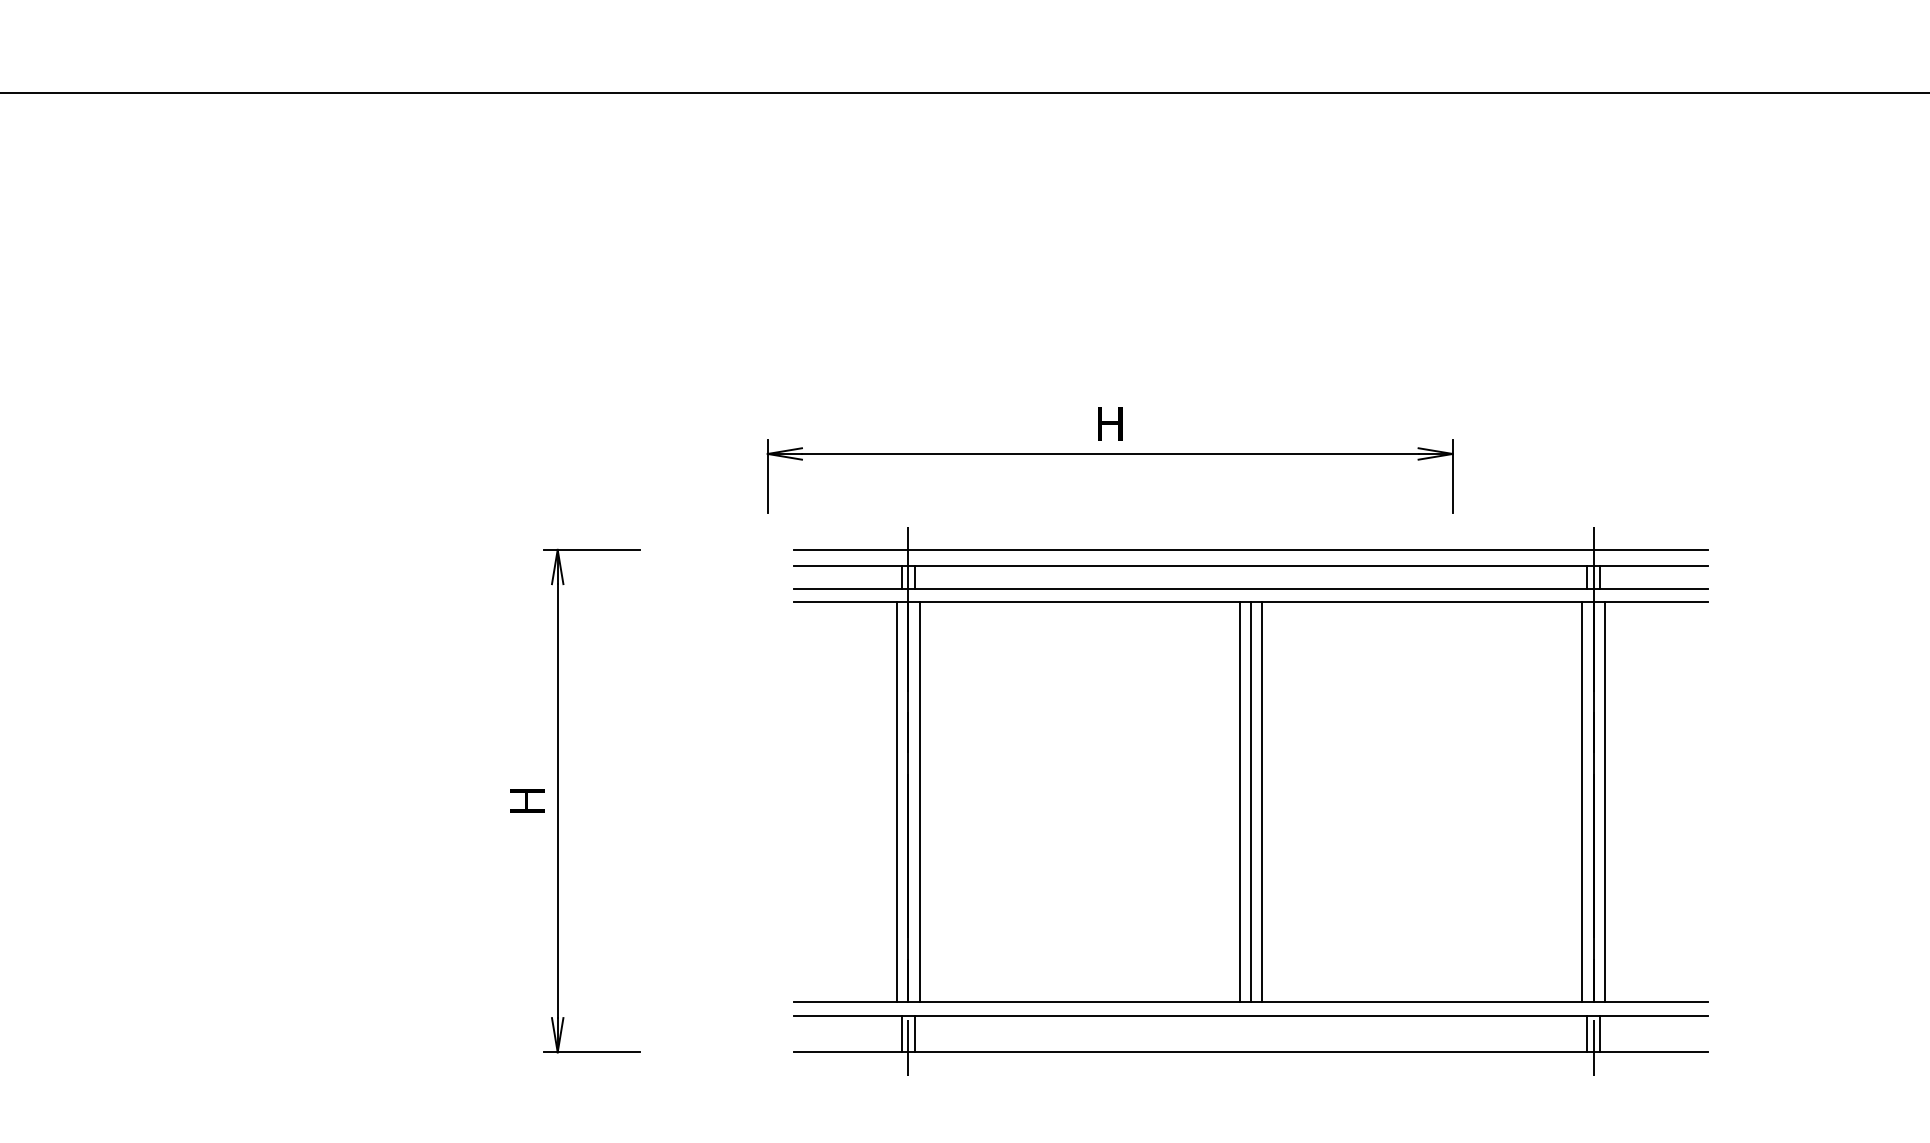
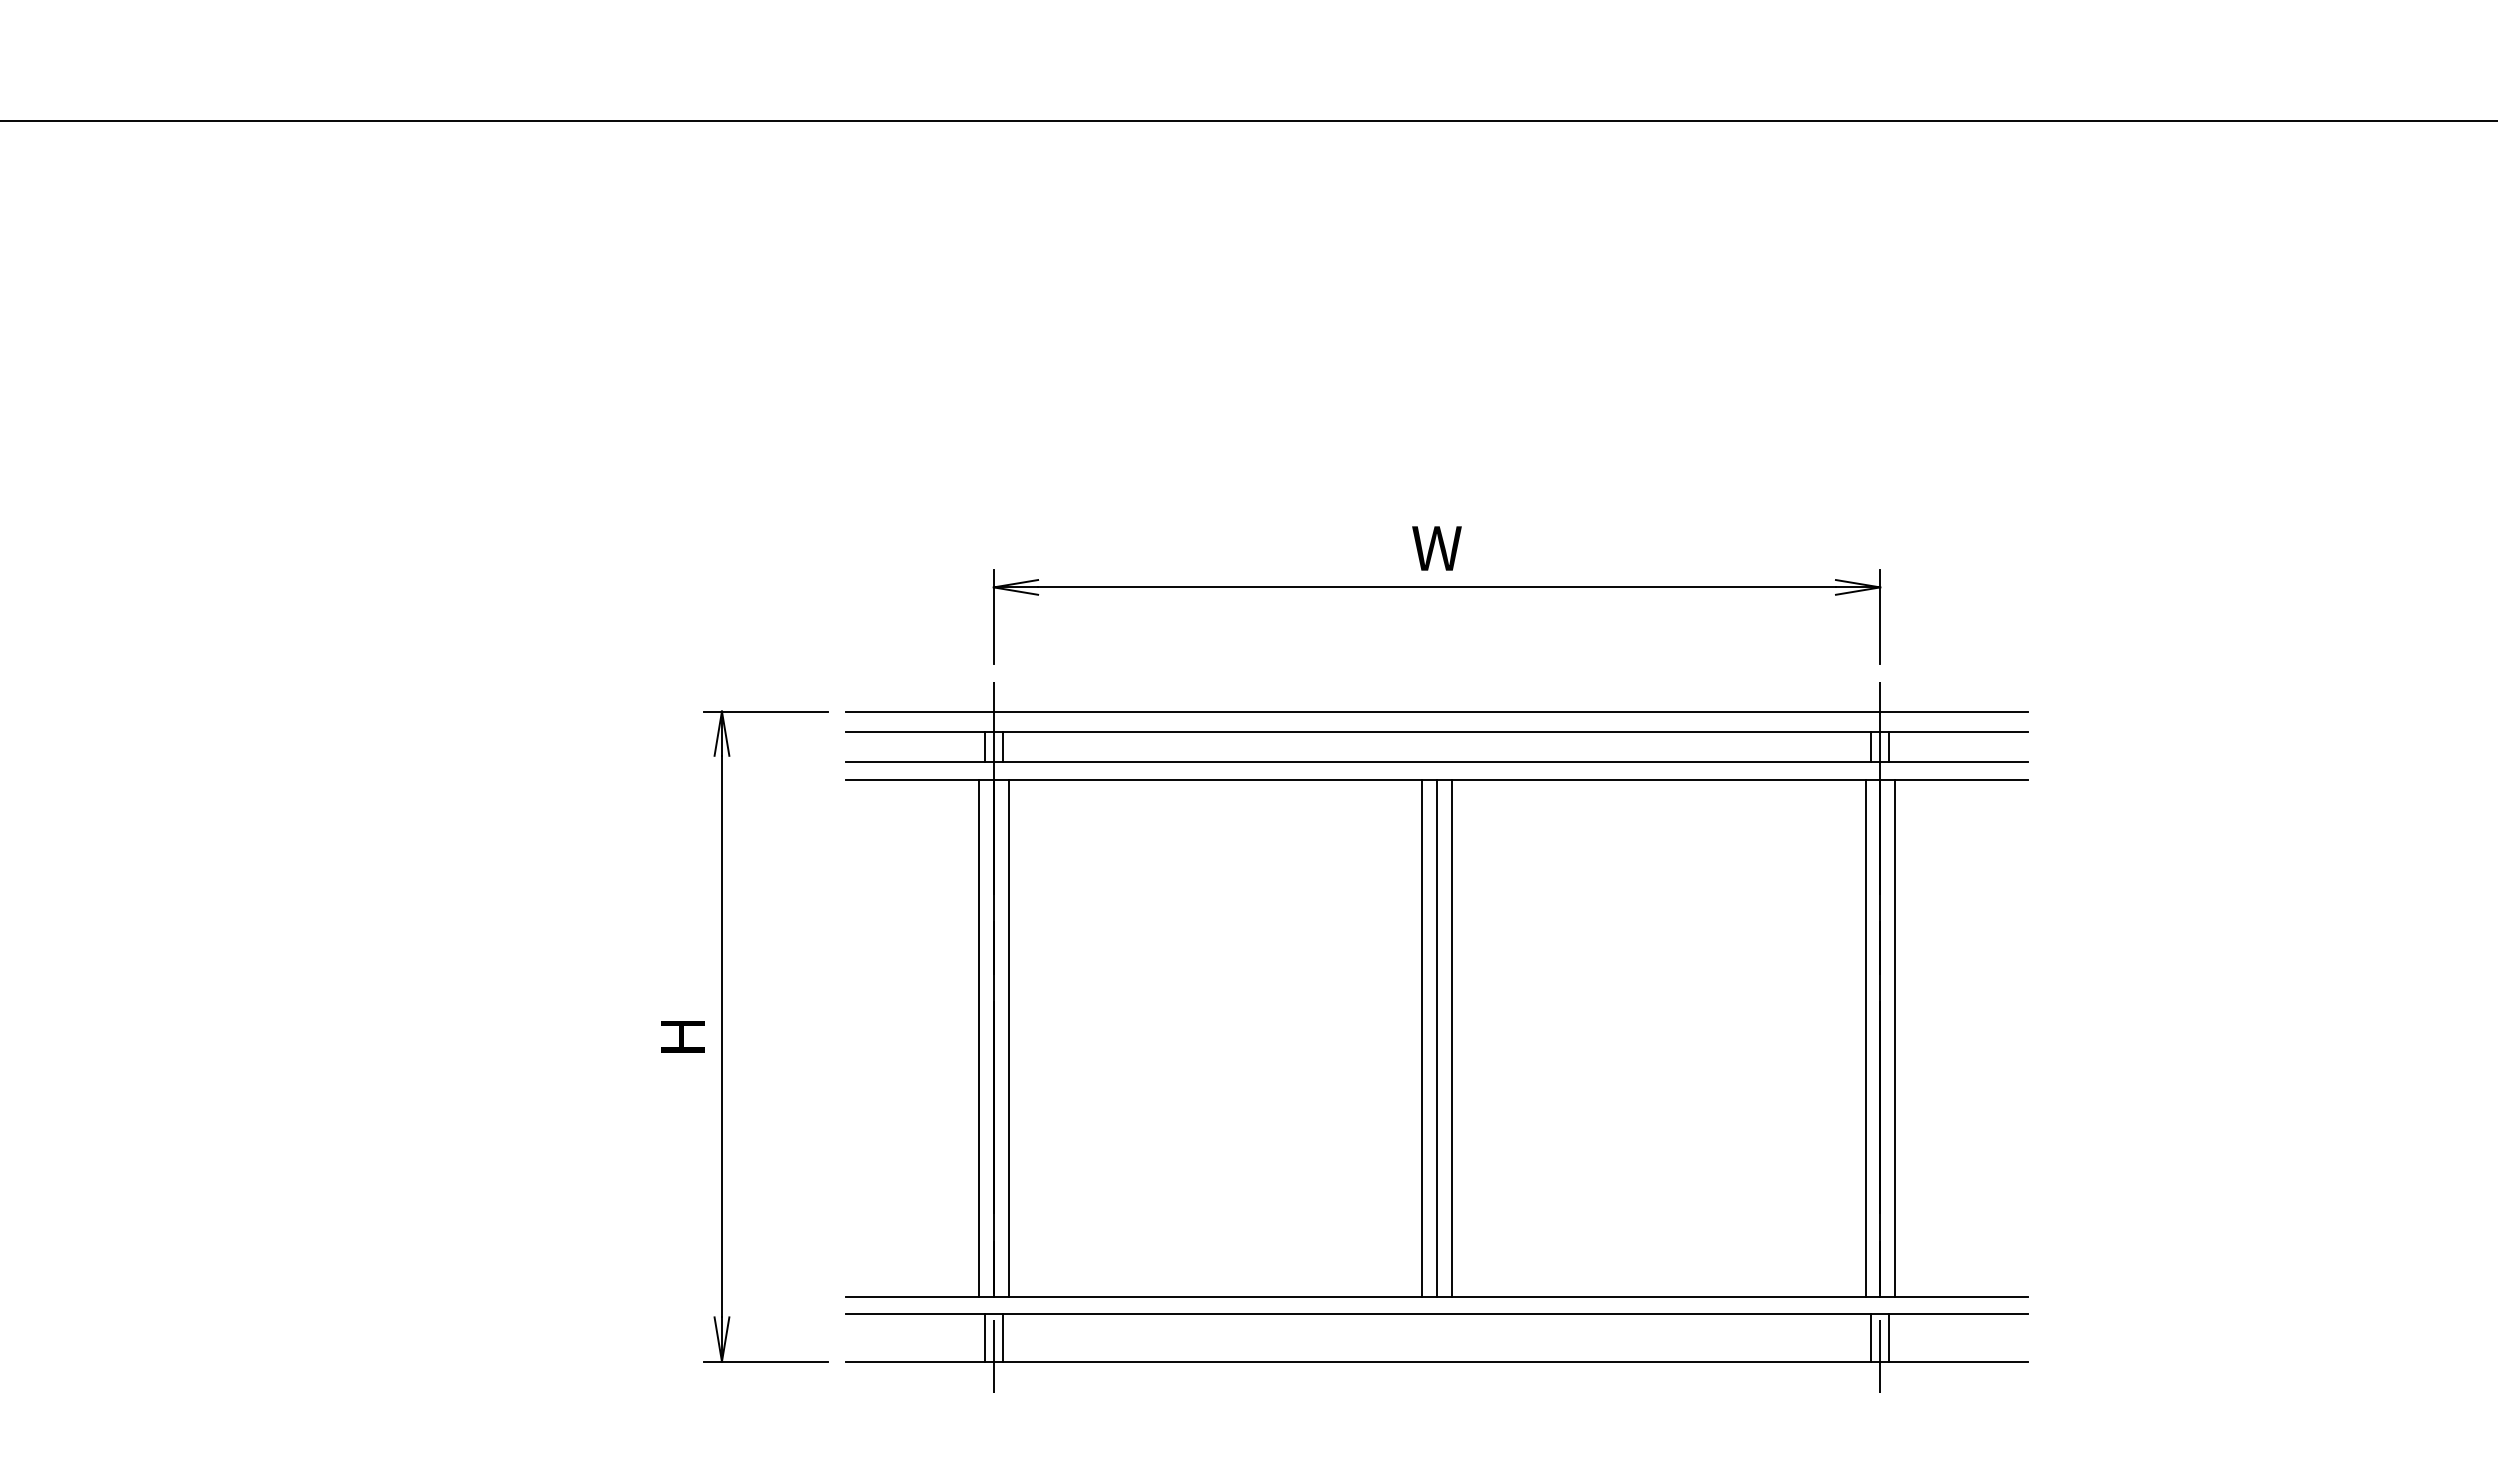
text: (1109, 423) -> (1436, 548), H -> W
part: (1250, 801) -> (1436, 1037), moved

